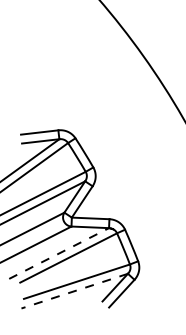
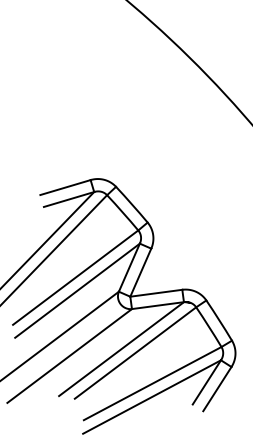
line: (59, 253) -> (122, 349), dashed -> solid
line: (74, 291) -> (151, 397), dashed -> solid

